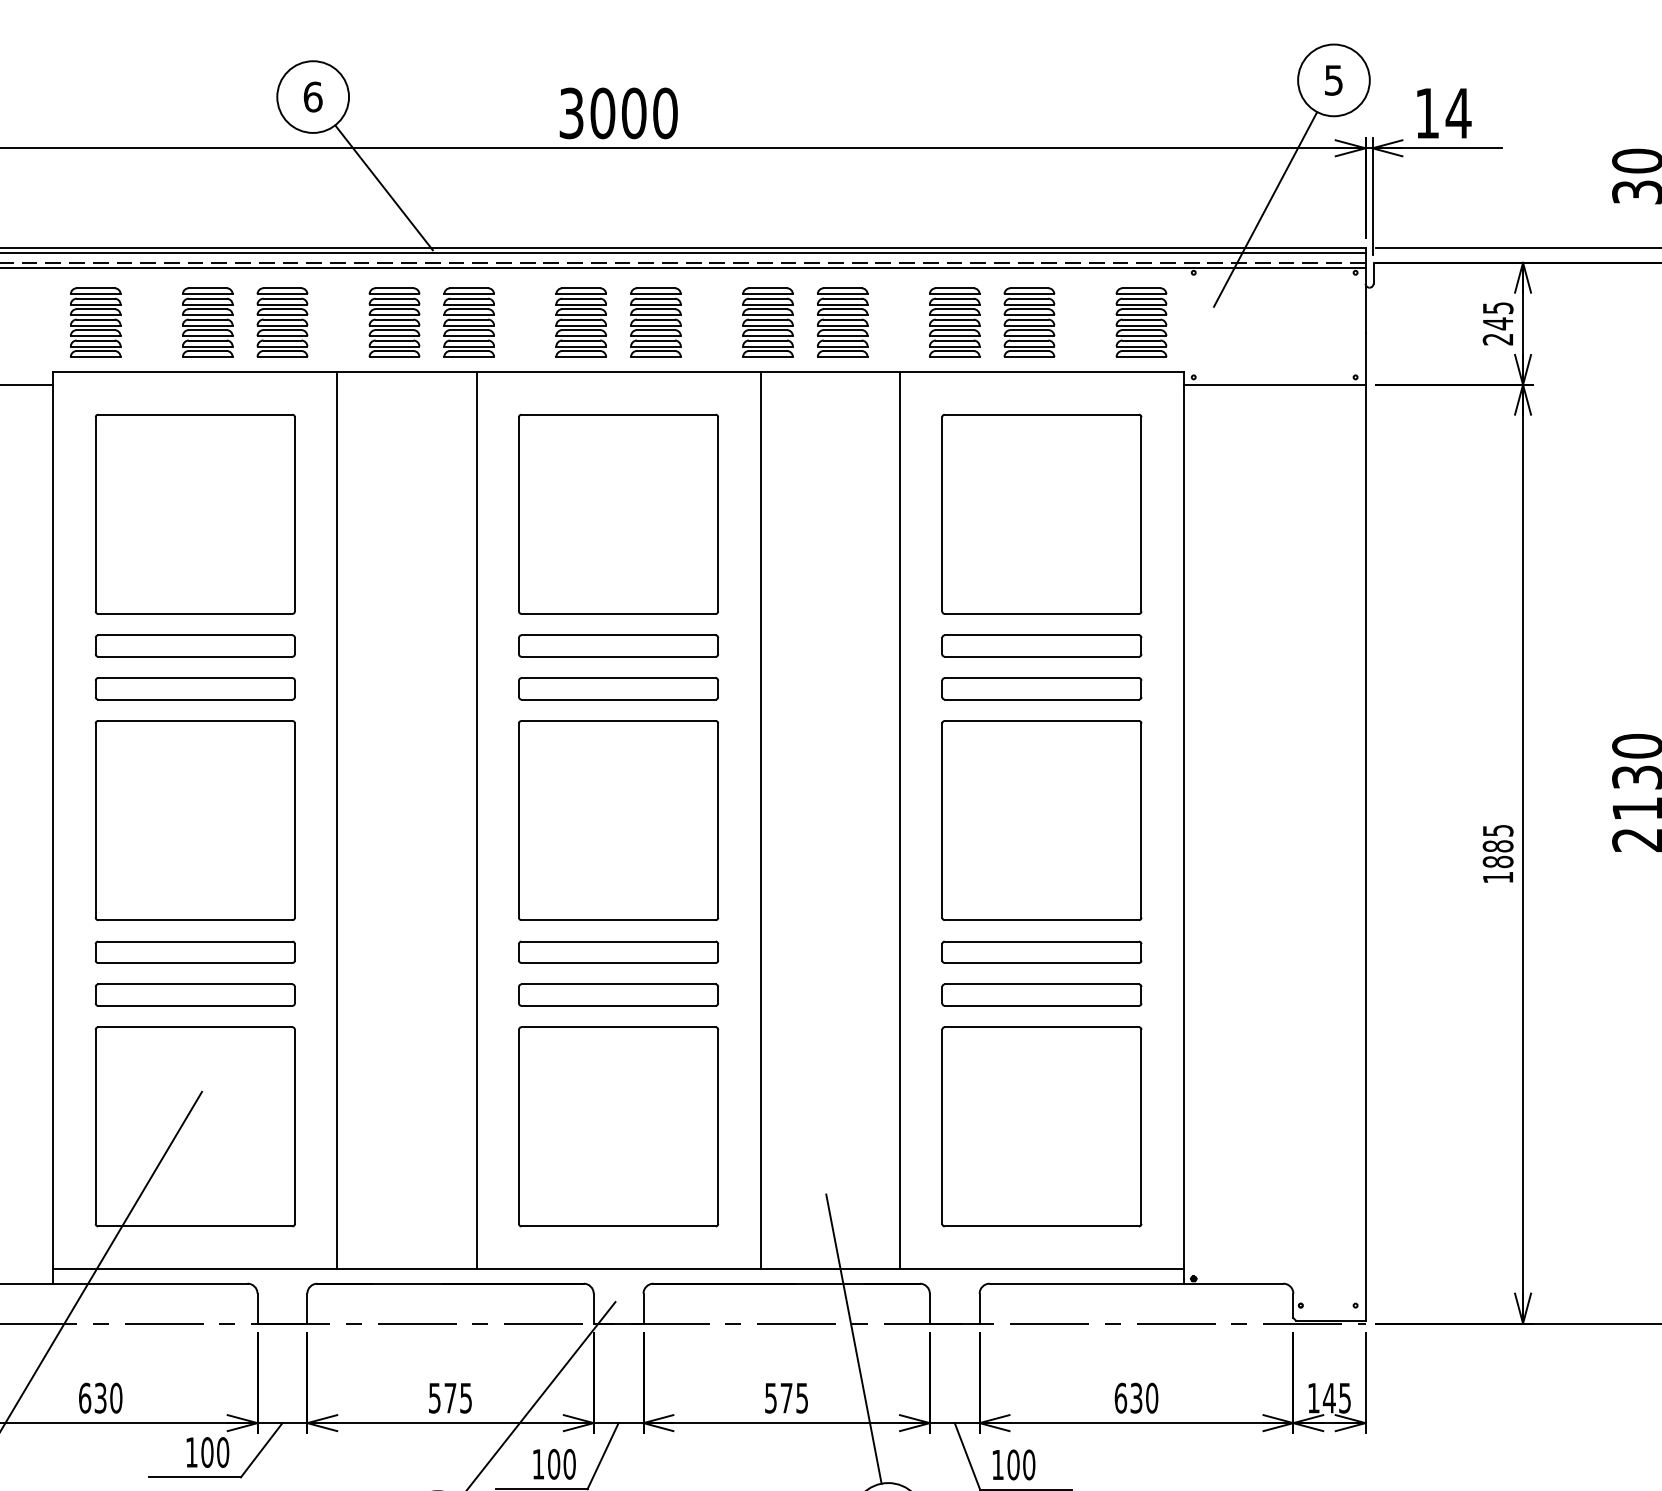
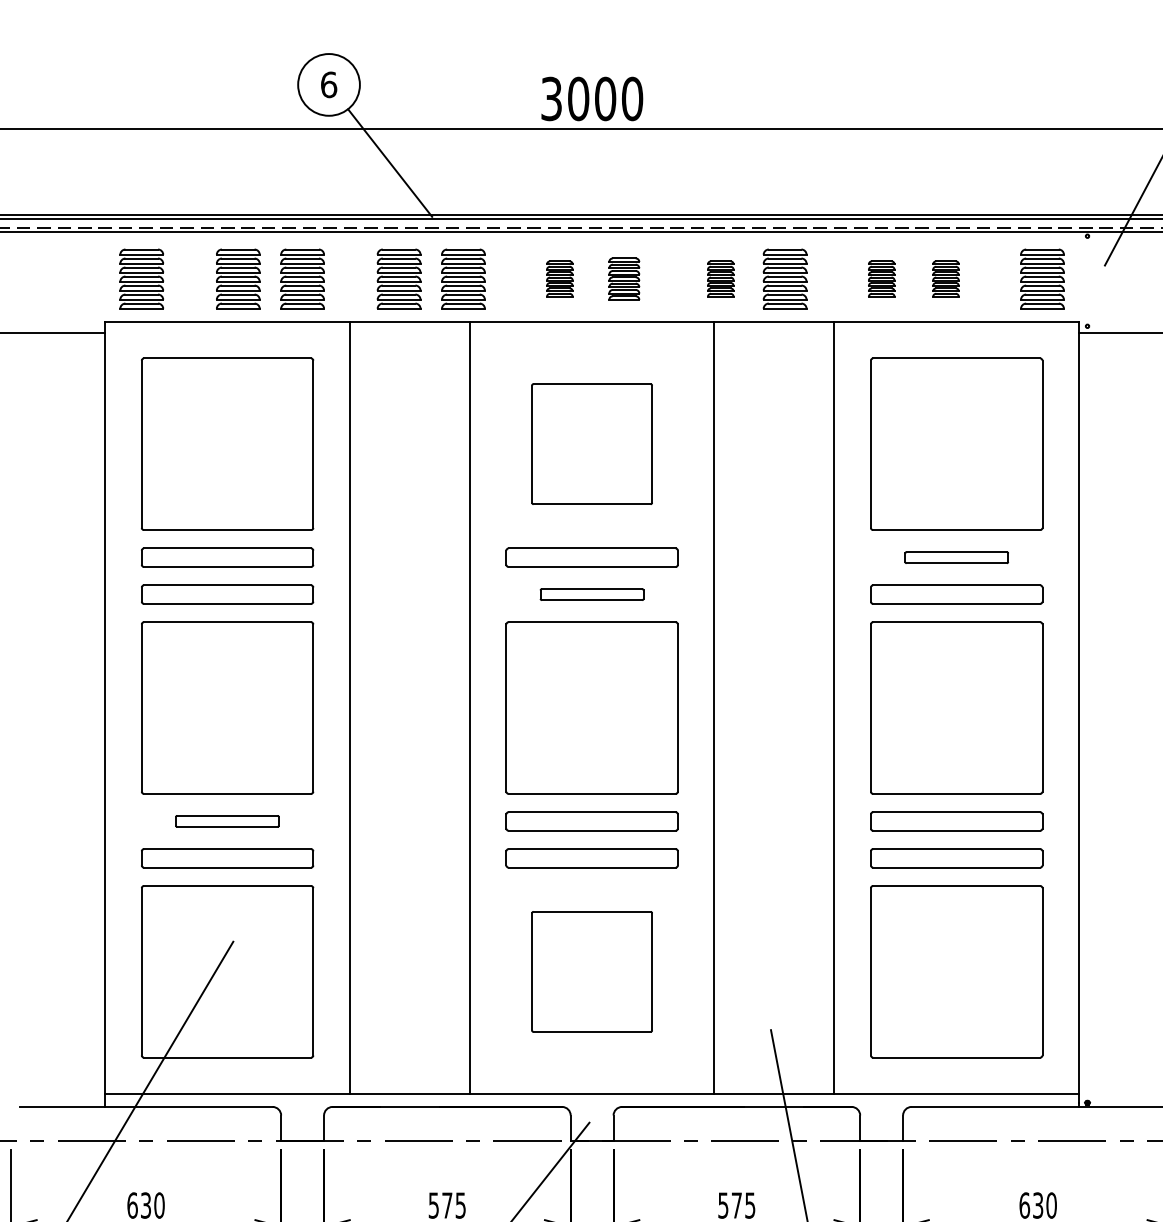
part: (580, 322) -> (559, 279), size x0.6
part: (655, 322) -> (623, 279), size x0.7
part: (767, 322) -> (720, 279), size x0.6
part: (954, 322) -> (881, 279), size x0.6
part: (1029, 322) -> (946, 279), size x0.6
part: (618, 513) -> (592, 443), size x0.7
part: (1041, 645) -> (956, 557), size x0.6
part: (618, 688) -> (592, 594), size x0.6
part: (194, 951) -> (226, 820), size x0.6
part: (618, 1126) -> (592, 971), size x0.7

